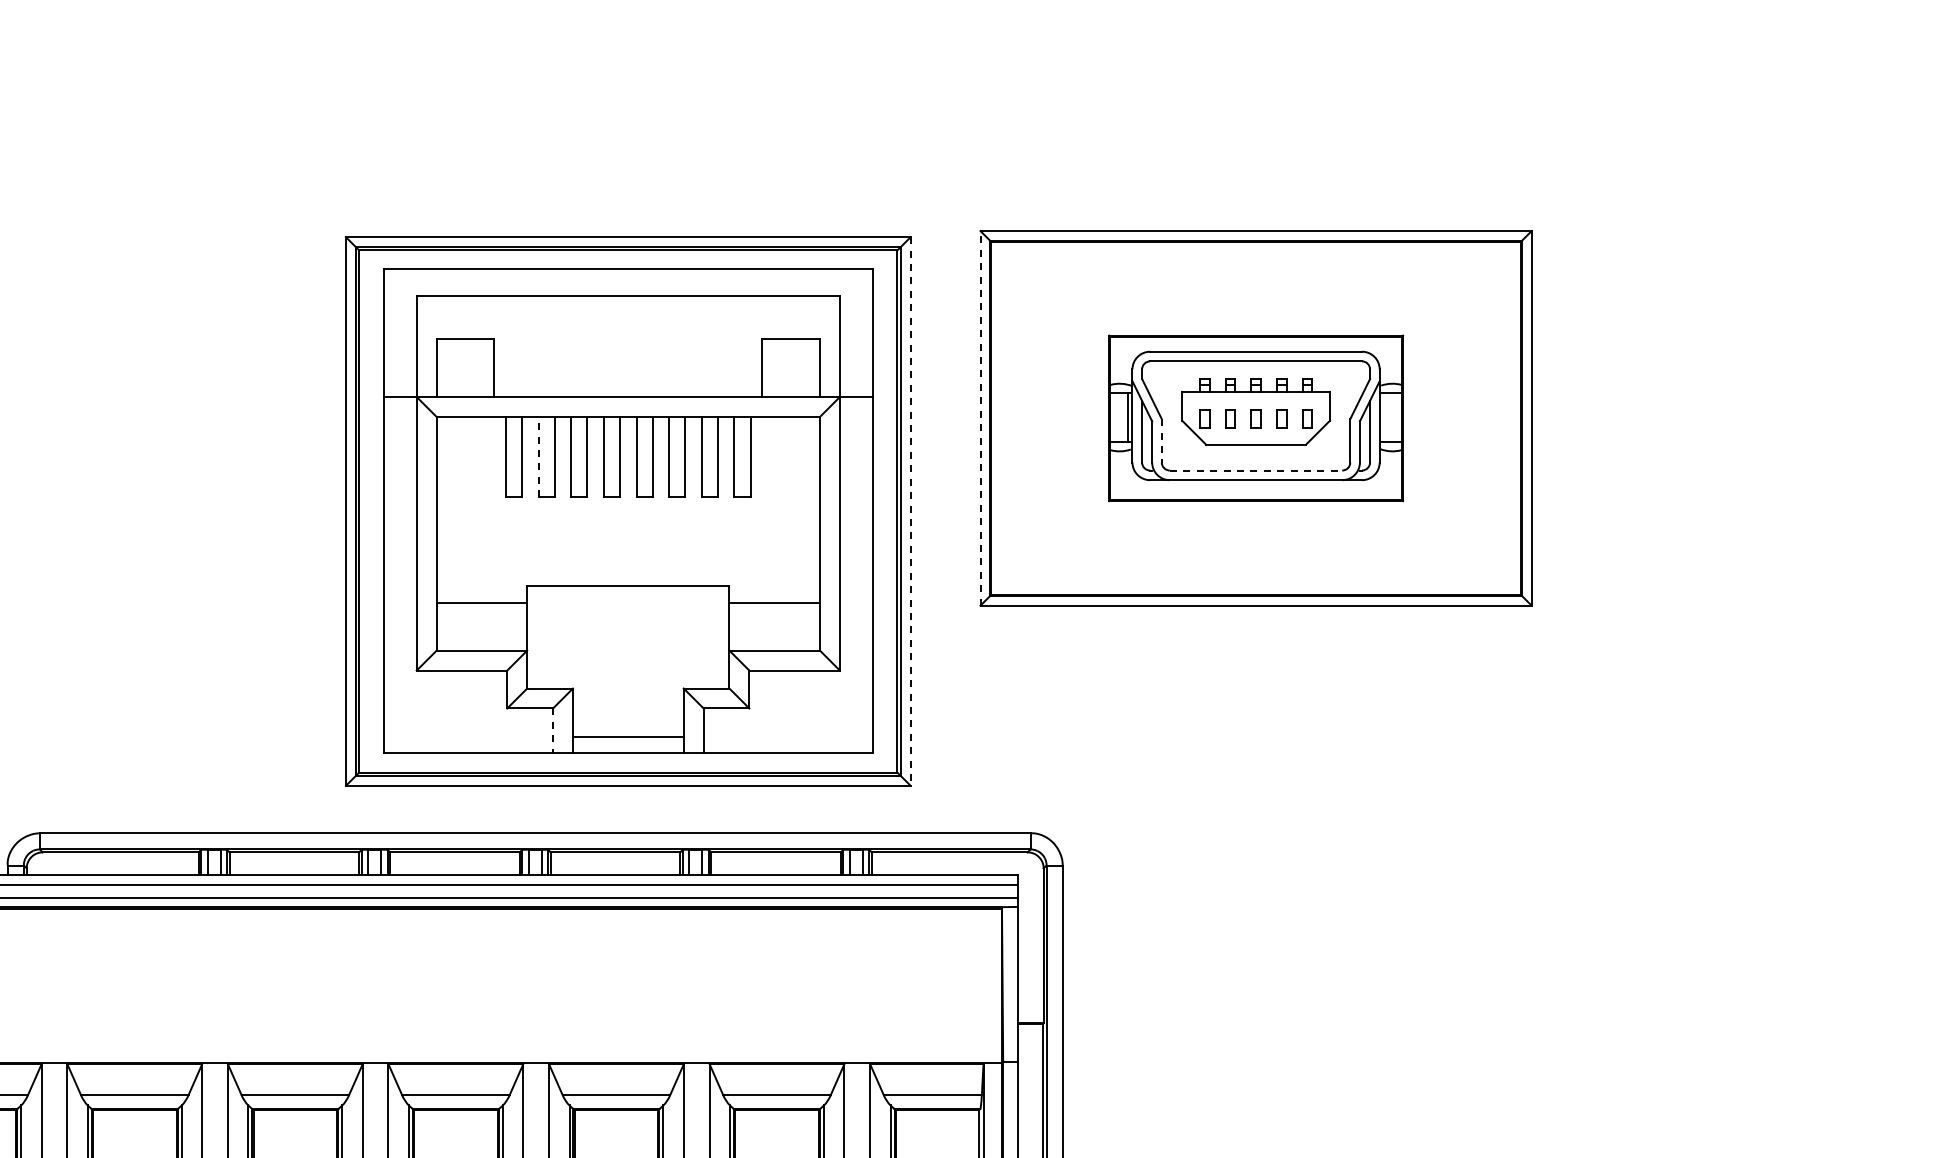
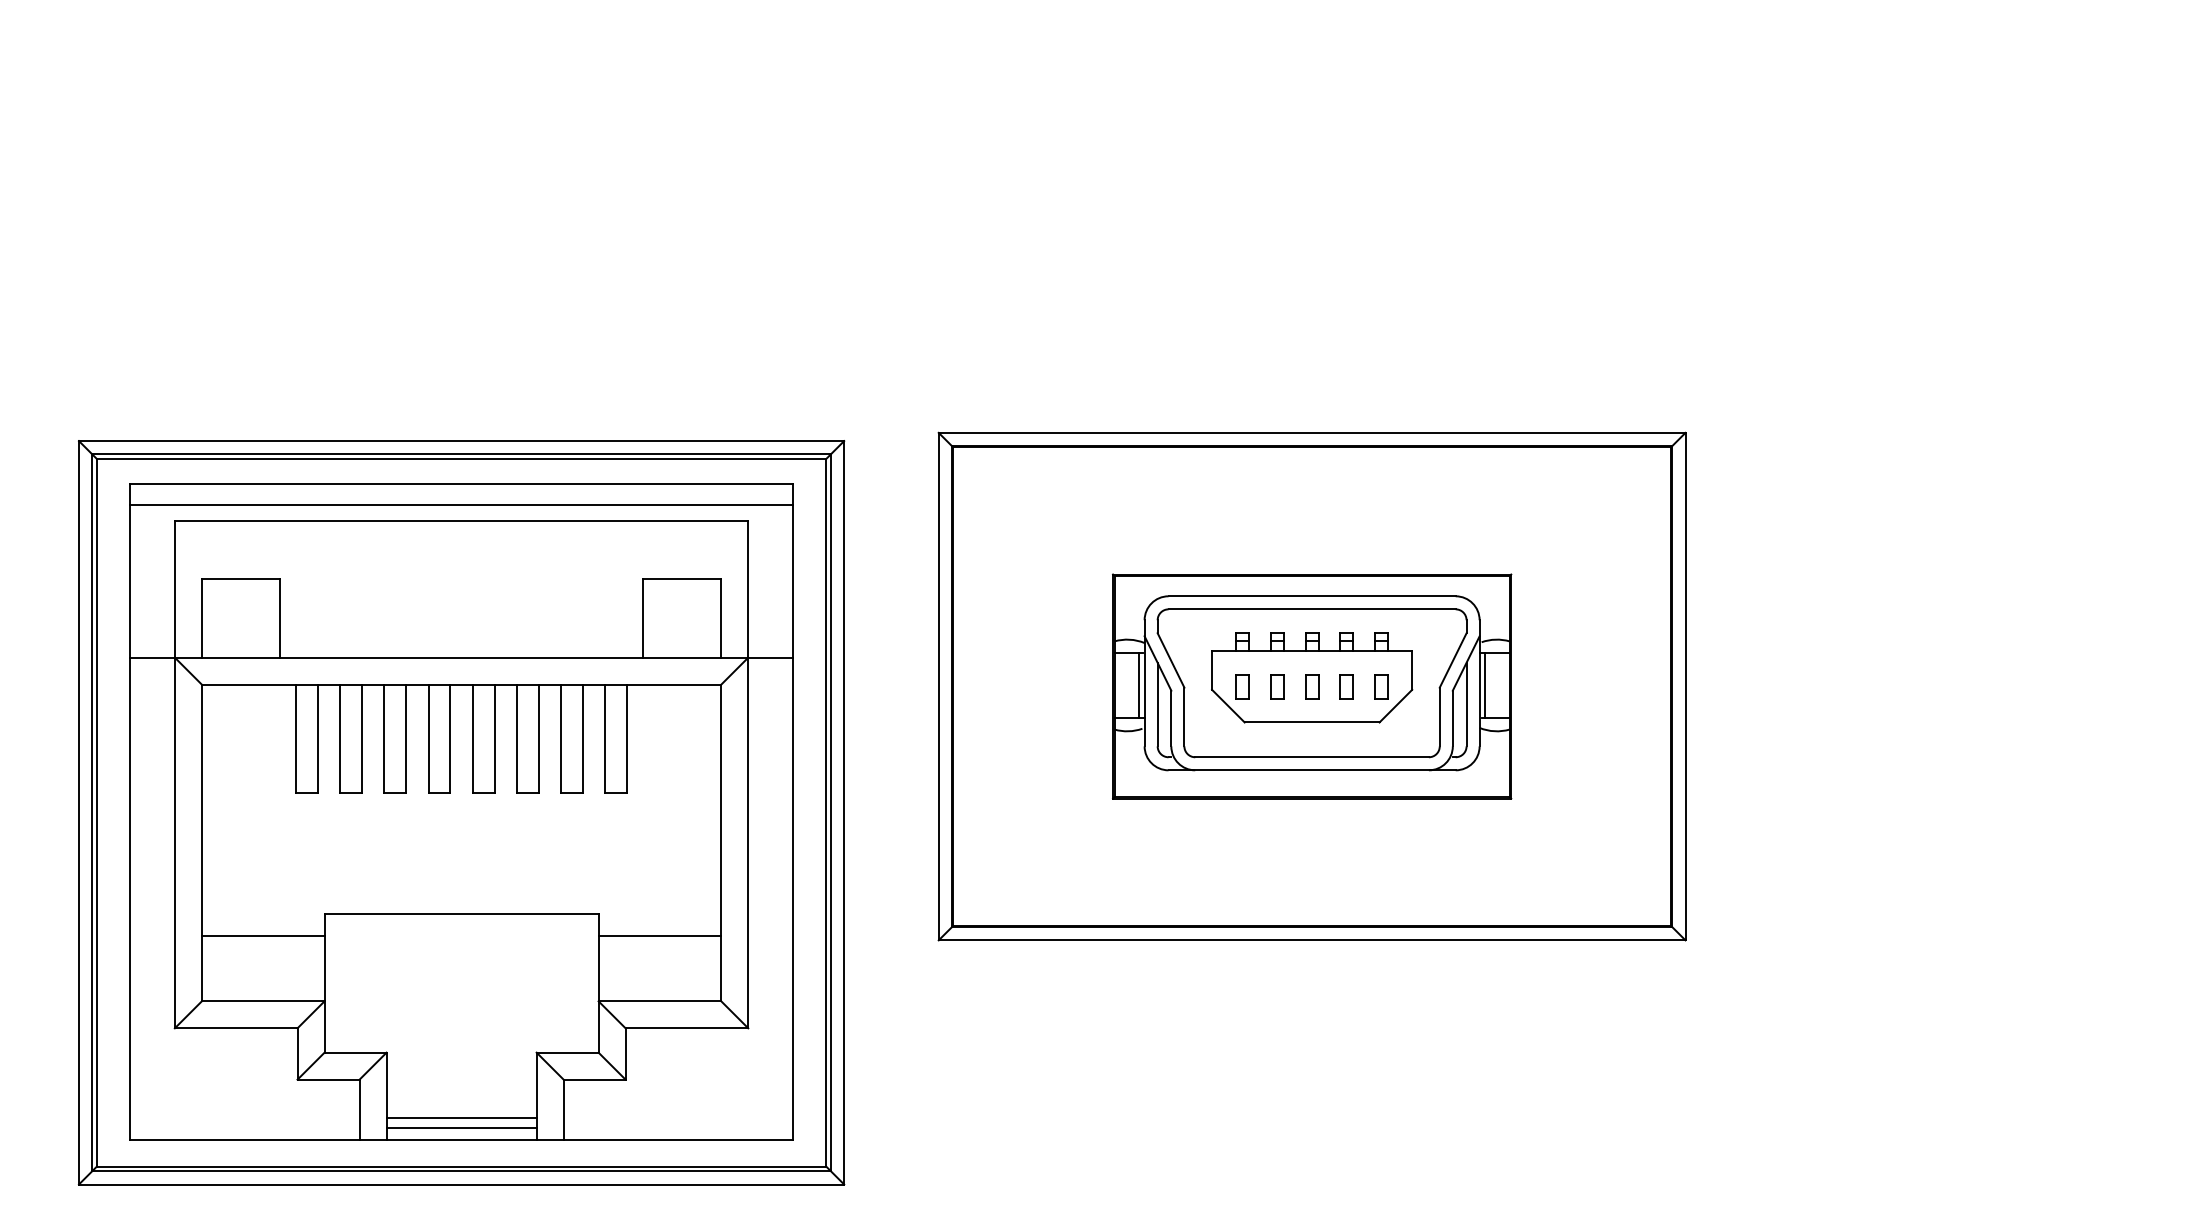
line: (628, 284) -> (461, 505), added
line: (980, 417) -> (938, 685), dashed -> solid
line: (1383, 417) -> (1484, 685), added
line: (1161, 440) -> (1183, 716), dashed -> solid
line: (538, 456) -> (339, 738), dashed -> solid
line: (1256, 470) -> (1312, 757), dashed -> solid
line: (910, 512) -> (843, 814), dashed -> solid
line: (553, 731) -> (360, 1110), dashed -> solid
line: (627, 743) -> (460, 1127), added

